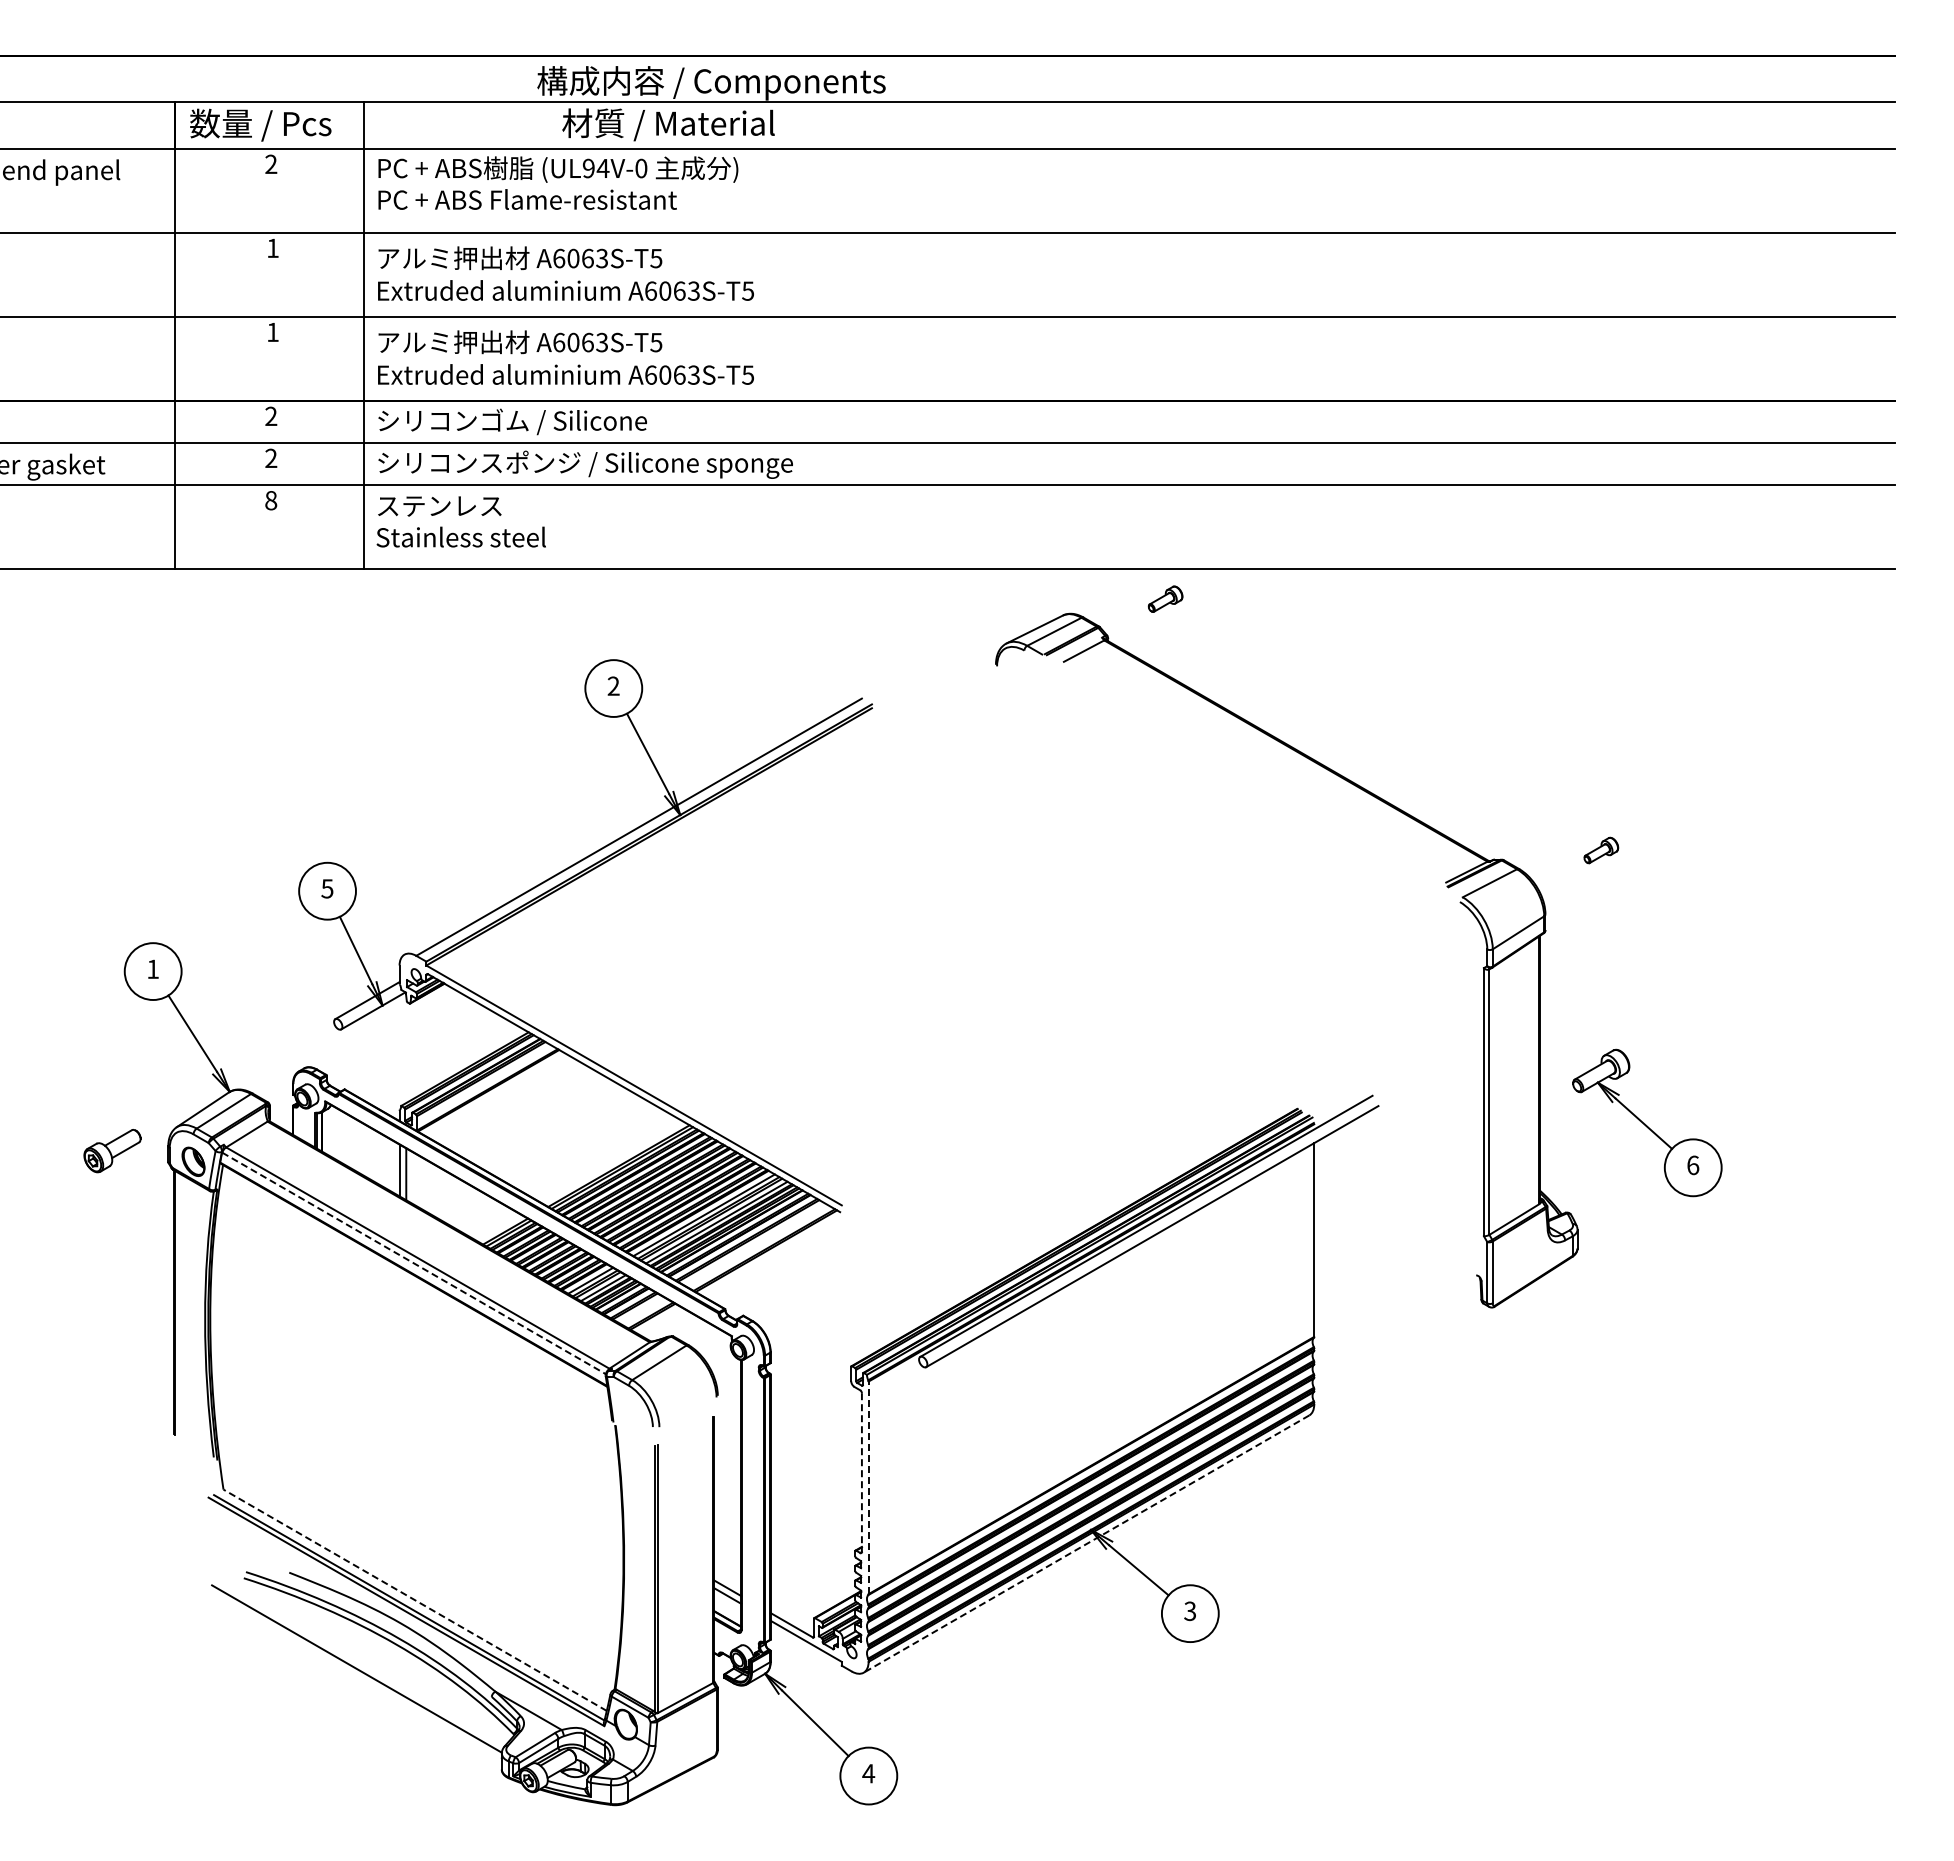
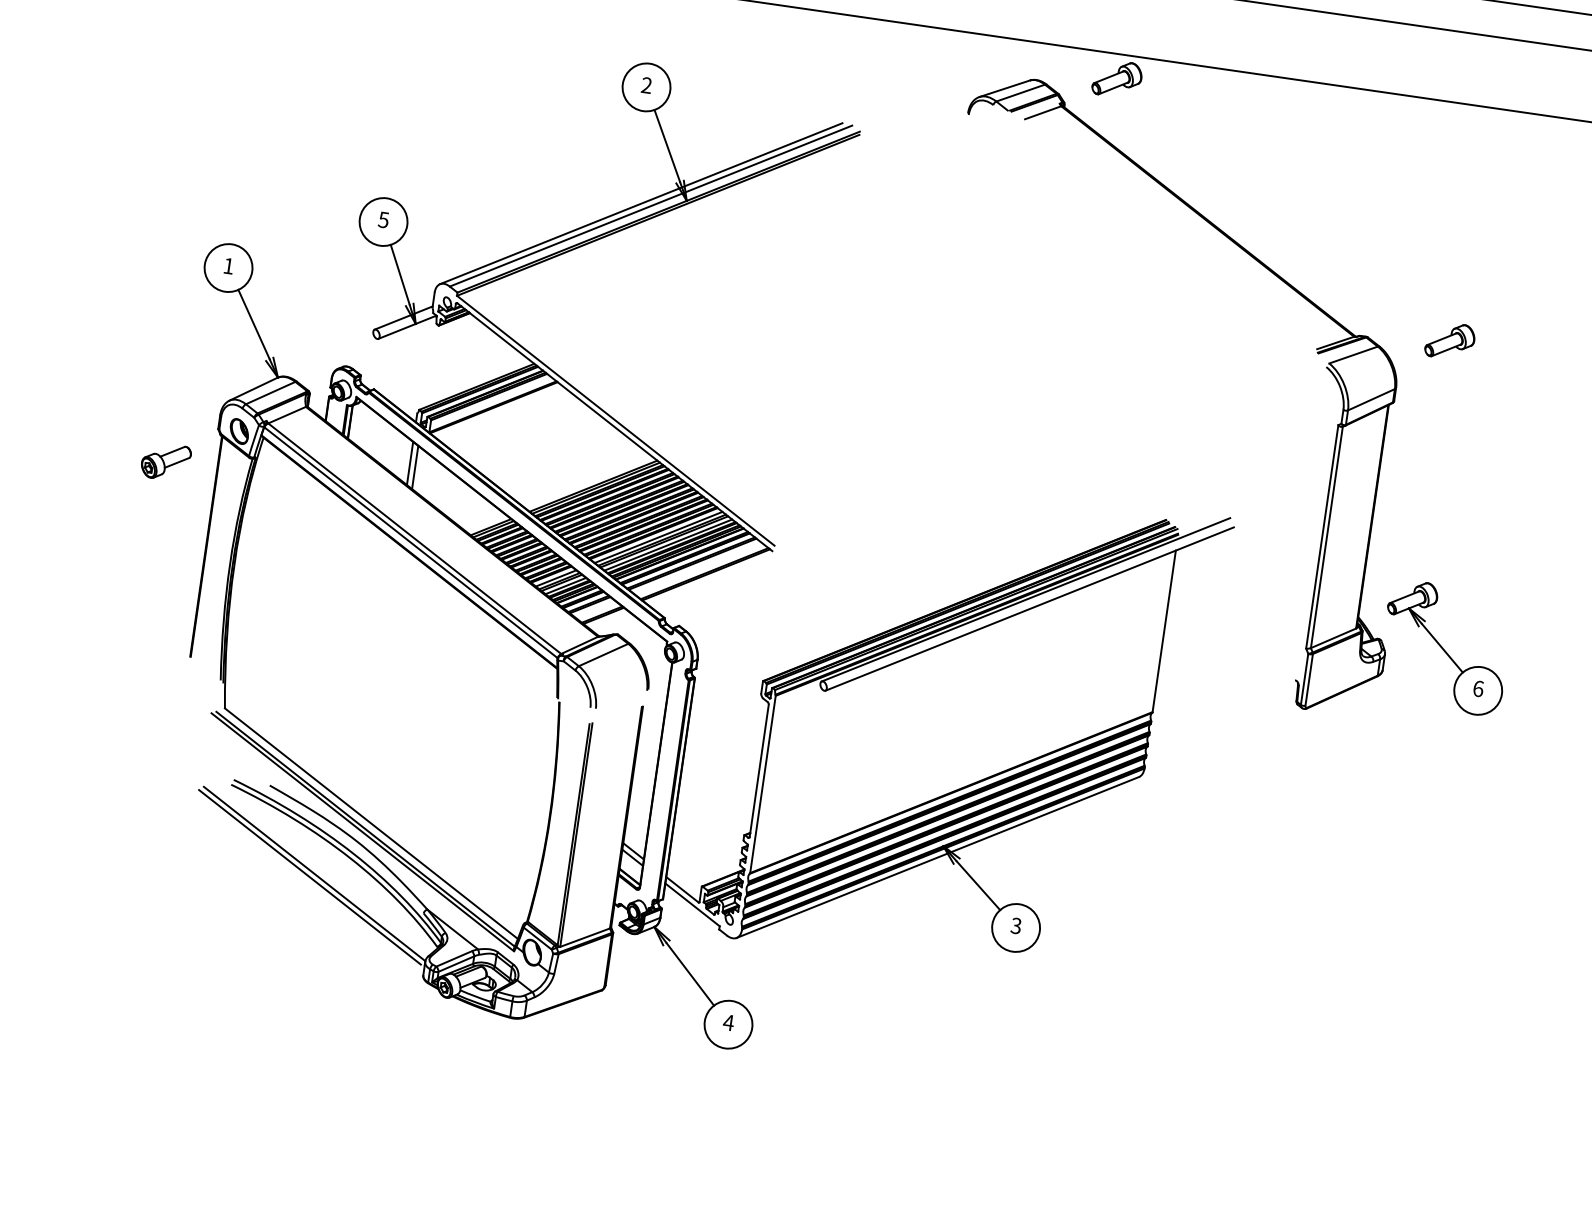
part: (1165, 599) -> (1117, 79), size x1.67
line: (627, 825) -> (641, 203), added
part: (1601, 850) -> (1450, 341), size x1.67
part: (1647, 1122) -> (1445, 647), moved
part: (112, 1151) -> (165, 462), moved
line: (414, 1263) -> (411, 542), dashed -> solid
line: (861, 1473) -> (758, 771), dashed -> solid
line: (868, 1487) -> (762, 784), dashed -> solid
line: (1086, 1544) -> (937, 857), dashed -> solid
line: (414, 1600) -> (370, 823), dashed -> solid
line: (351, 1673) -> (309, 877), added

